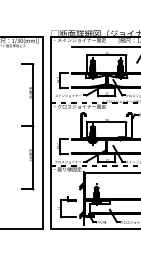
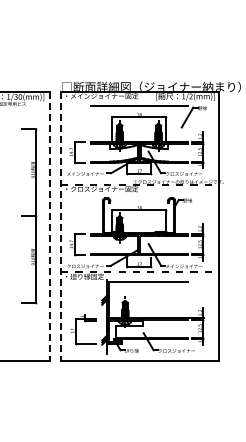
line: (42, 133) -> (49, 226), solid -> dashed
line: (51, 133) -> (61, 226), solid -> dashed

